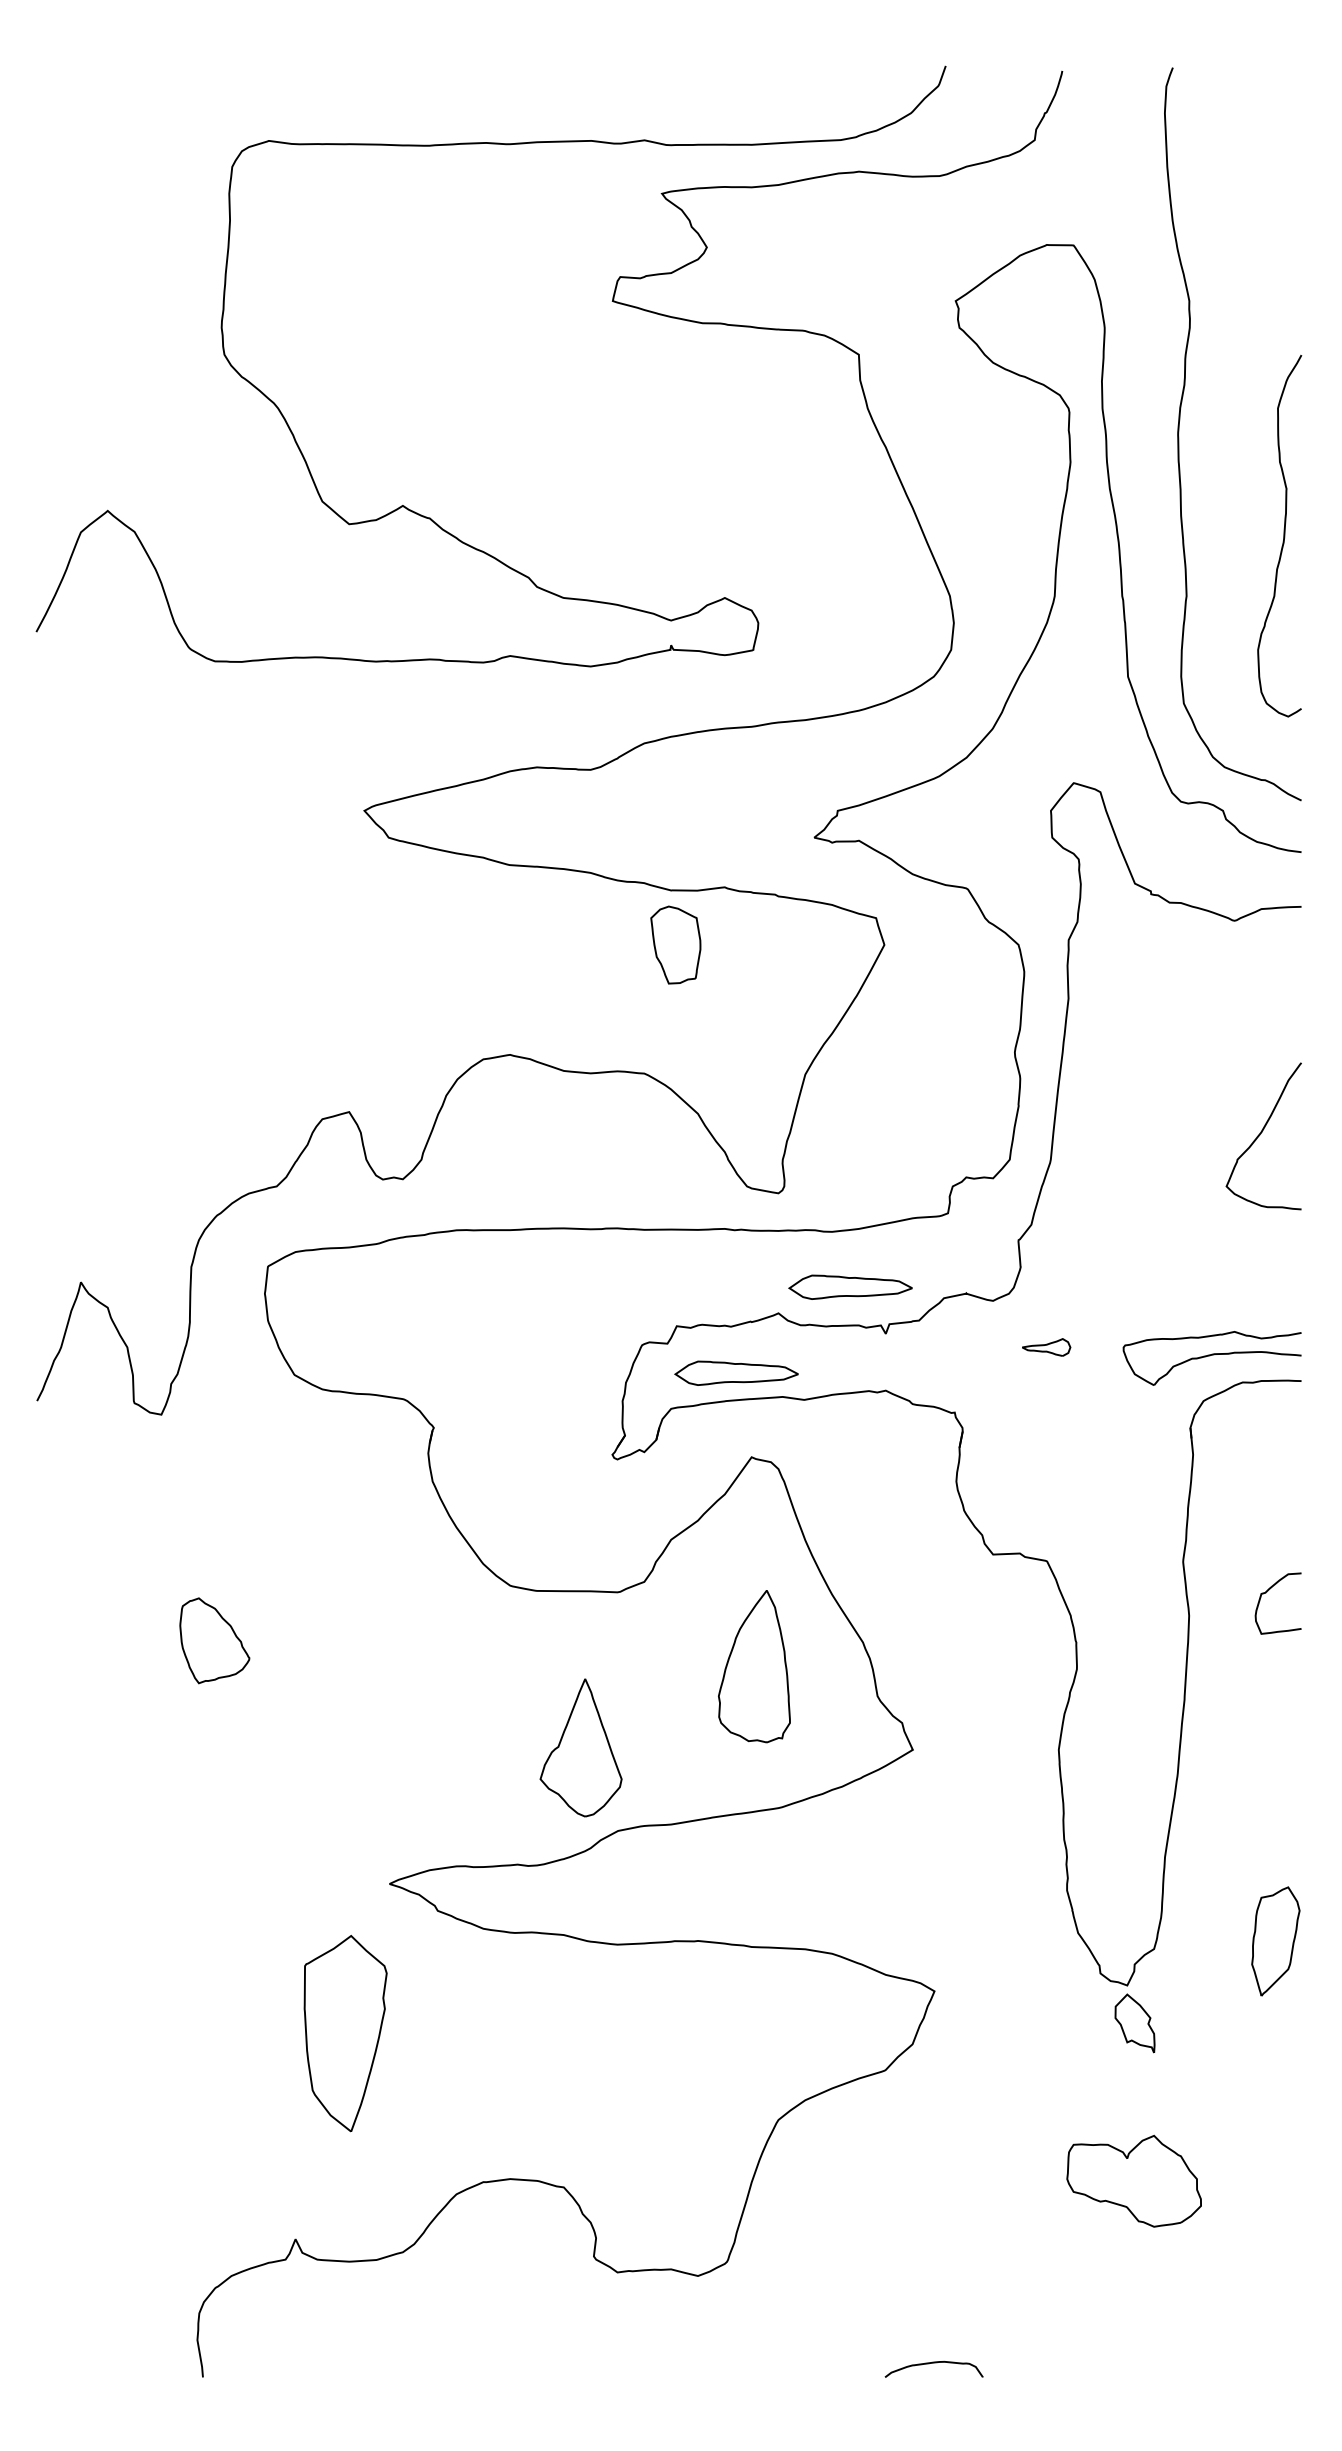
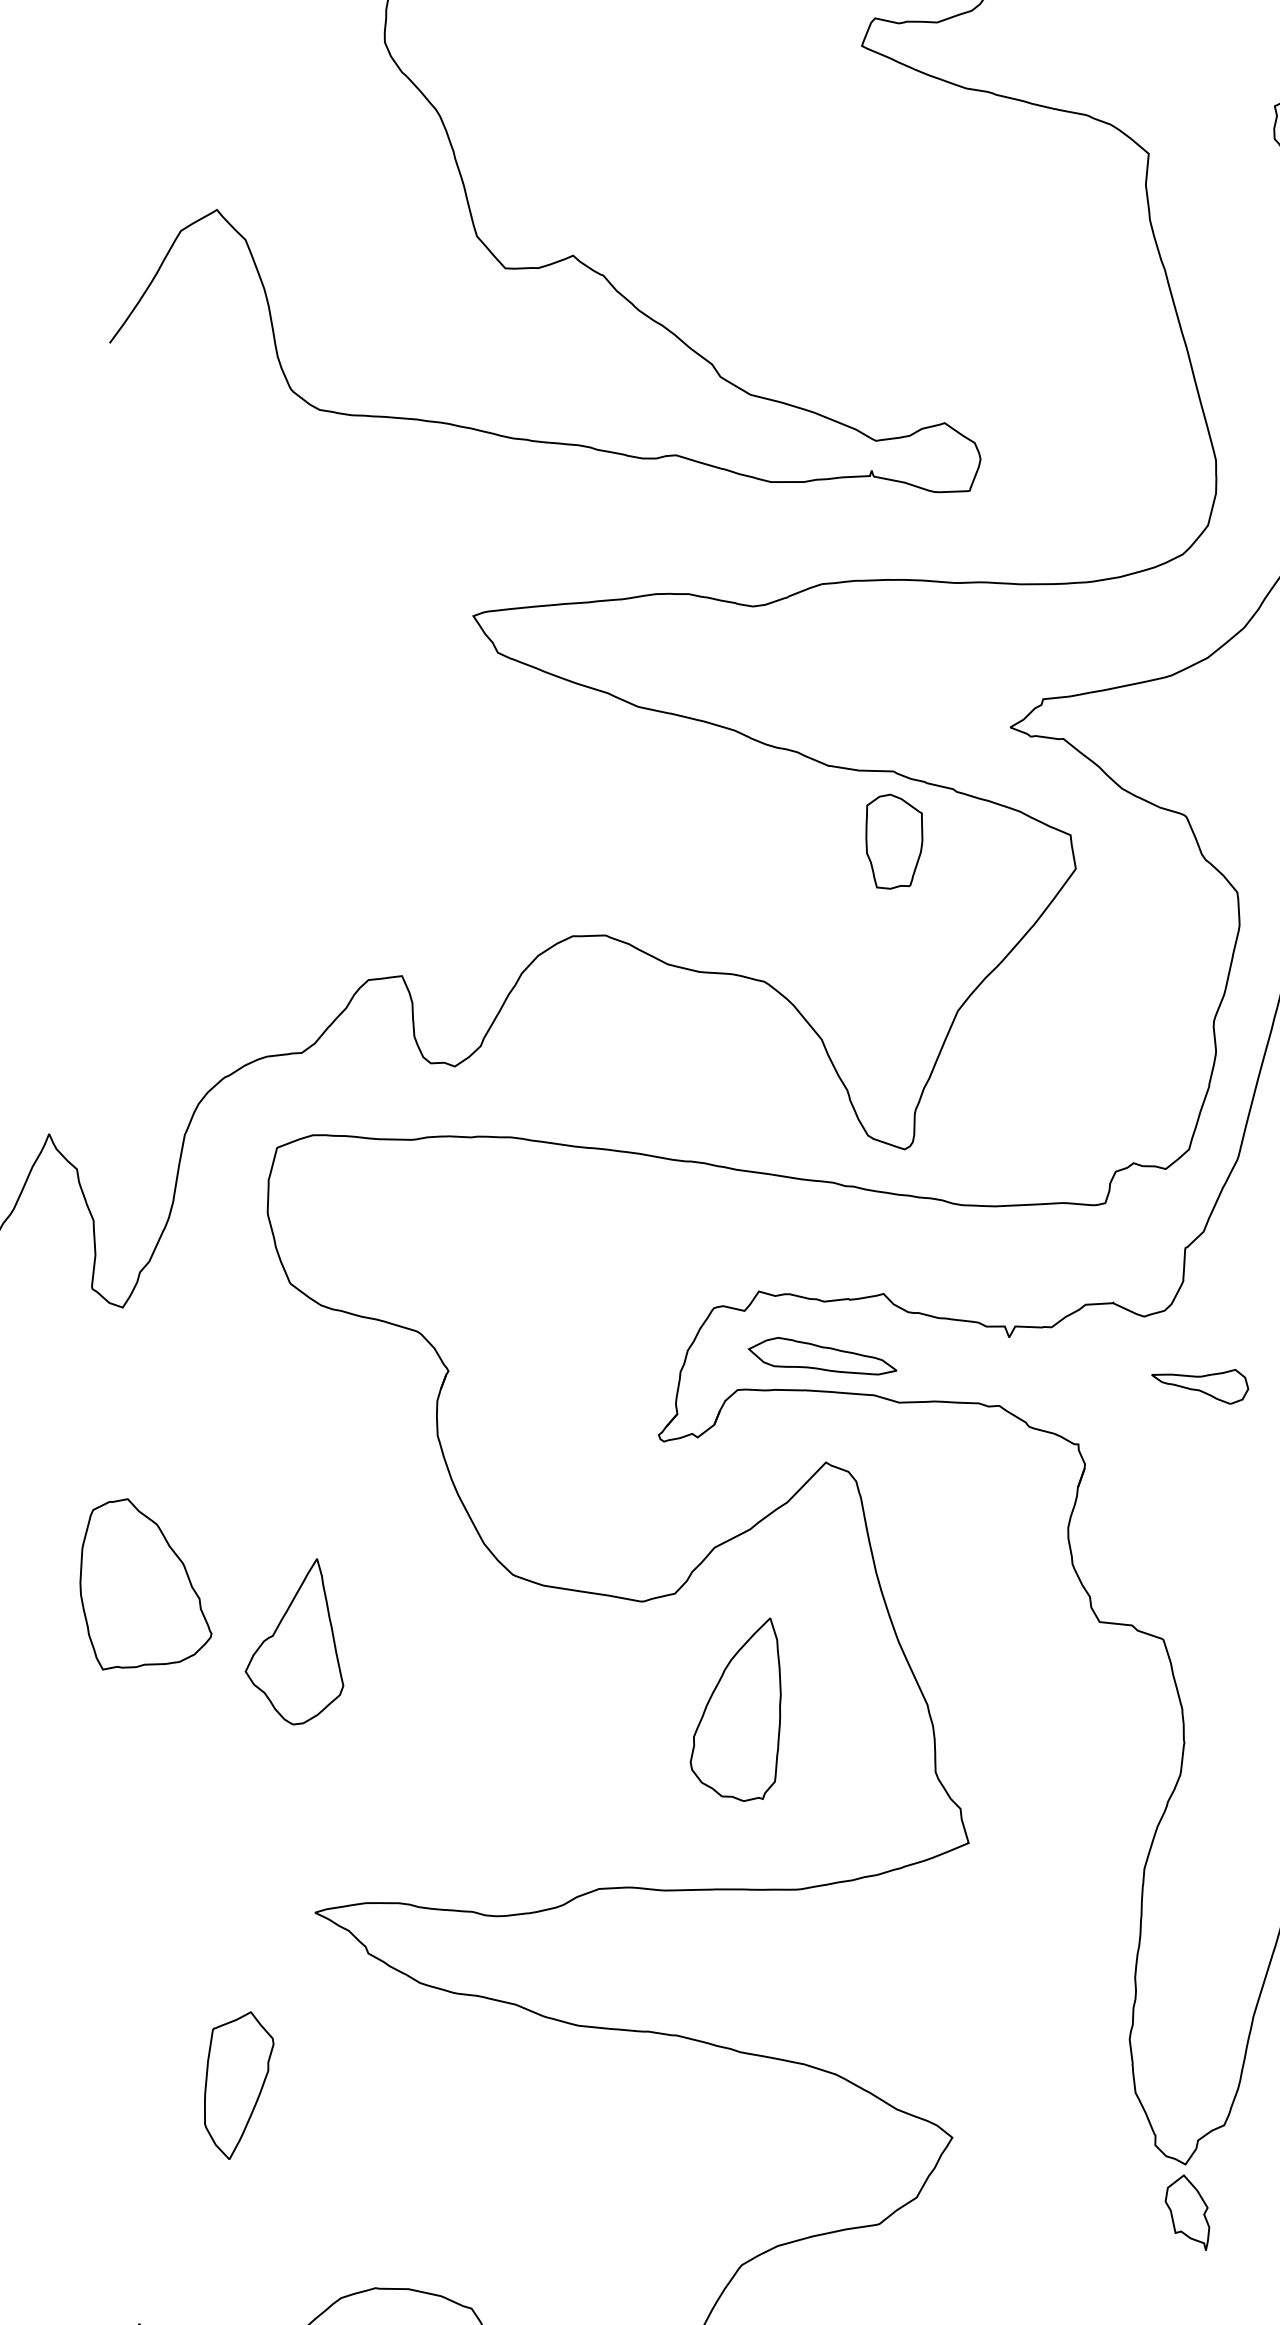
part: (675, 944) -> (891, 841), moved
part: (850, 1286) -> (975, 1274), removed
part: (1046, 1347) -> (1200, 1382), size x1.67
part: (214, 1640) -> (147, 1588), size x1.67
part: (754, 1666) -> (742, 1707), moved
part: (580, 1747) -> (299, 1640), moved
part: (345, 2033) -> (235, 2084), size x0.62

